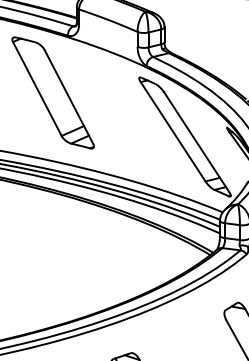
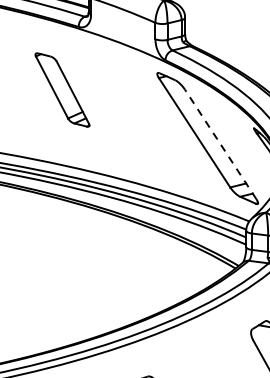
part: (52, 92) -> (61, 89), size x0.6
line: (196, 141) -> (220, 143), solid -> dashed

